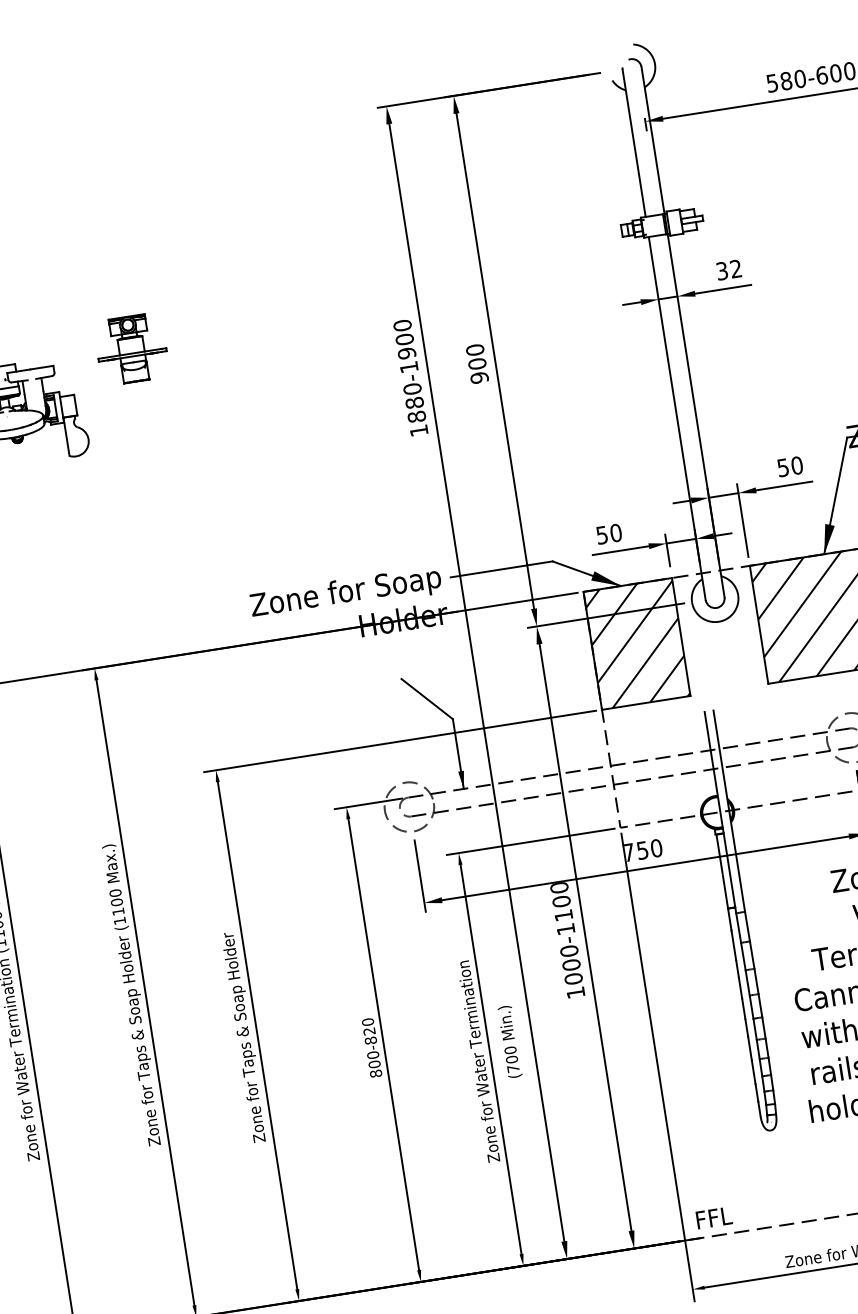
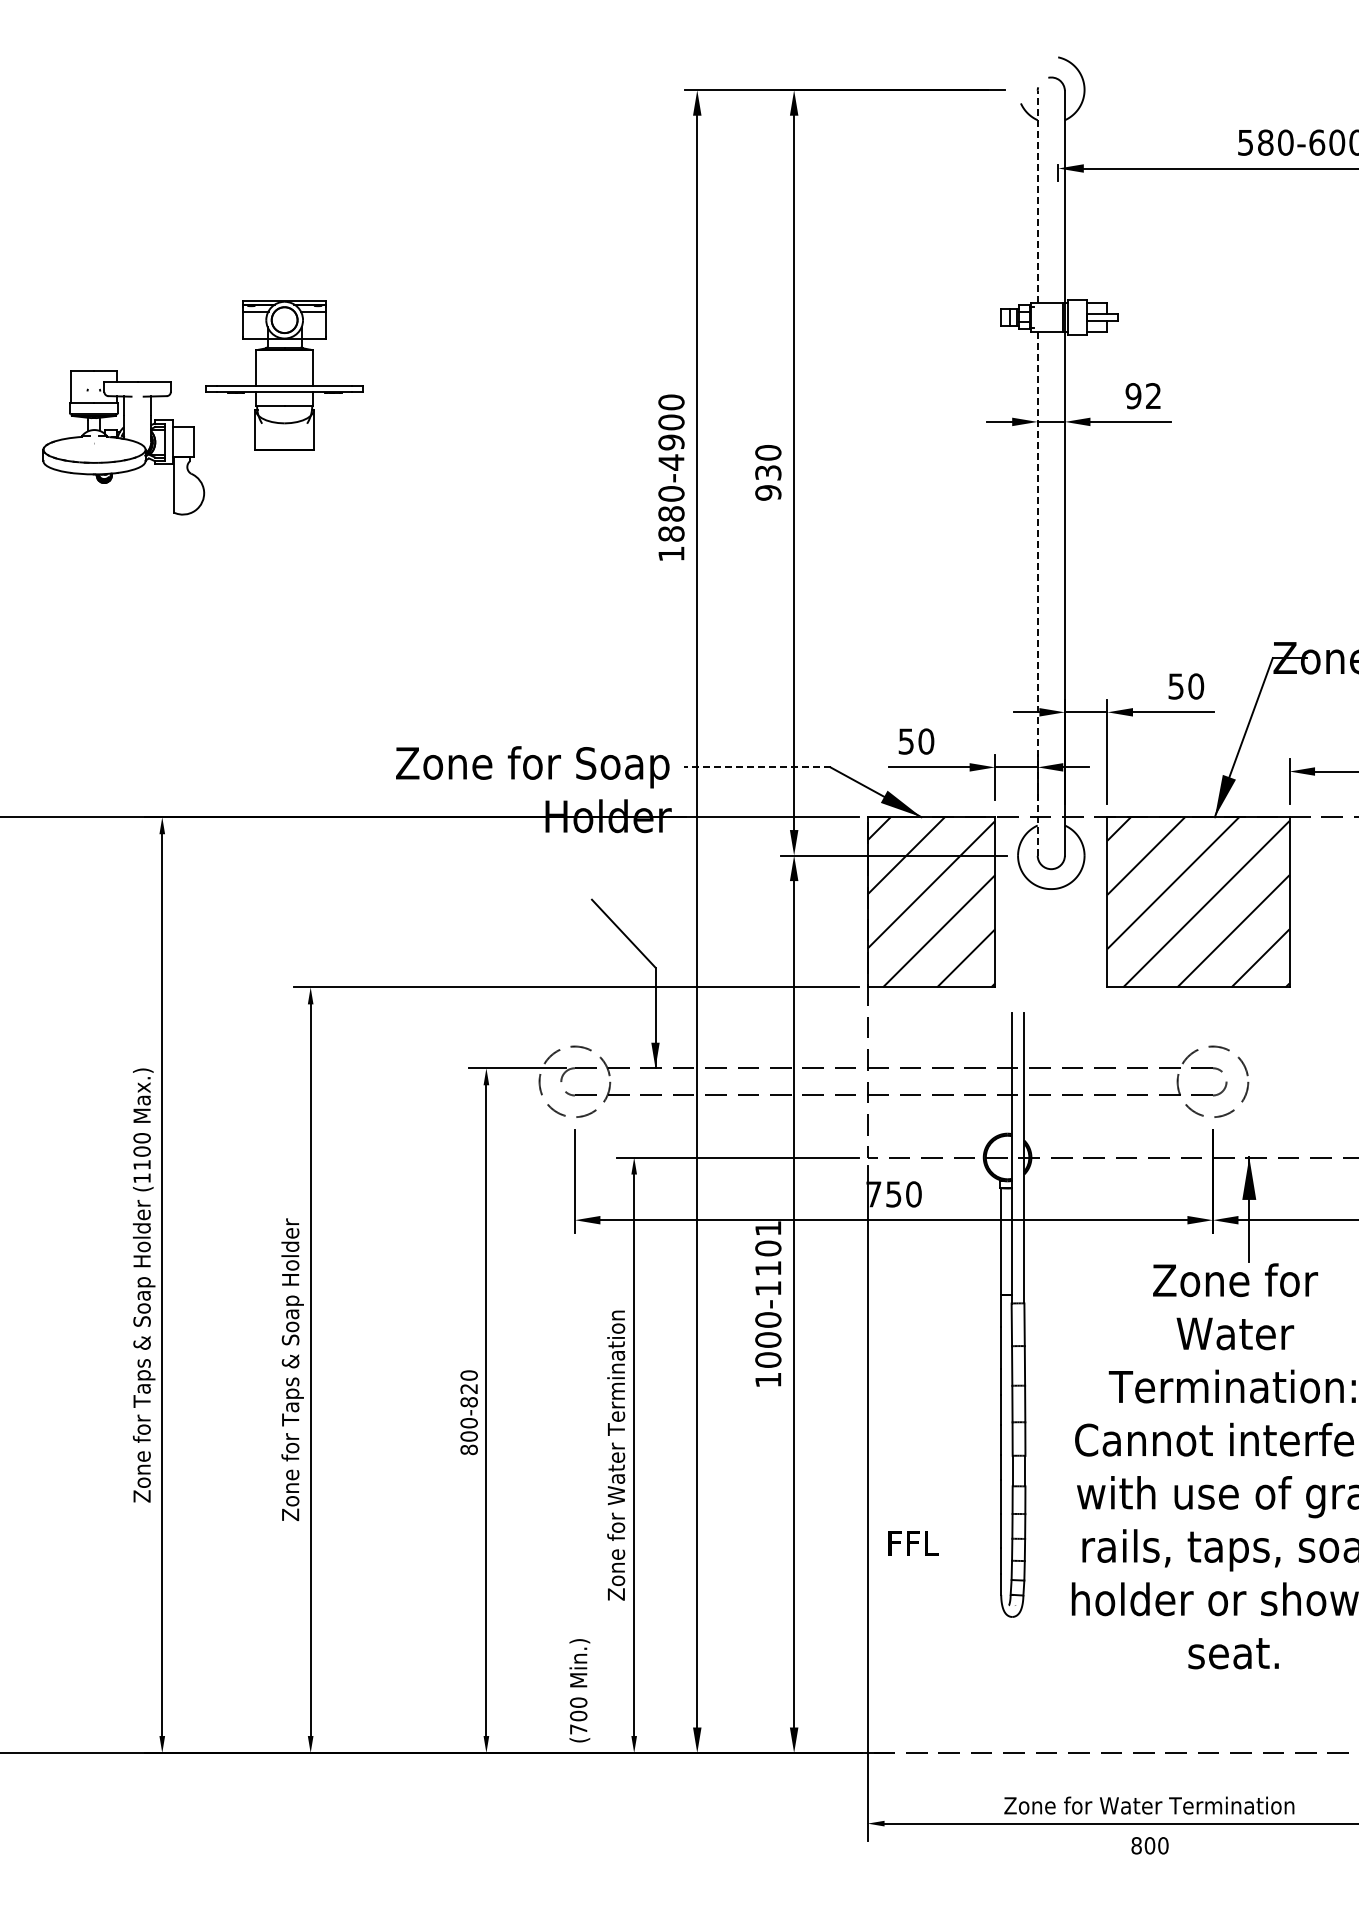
line: (633, 143) -> (1037, 196), solid -> dashed
text: (722, 271) -> (1133, 396), 32 -> 92
part: (131, 349) -> (284, 375), size x1.6
text: (477, 363) -> (768, 472), 900 -> 930
text: (409, 367) -> (671, 462), 1880-1900 -> 1880-4900
line: (677, 418) -> (1037, 593), solid -> dashed
line: (501, 569) -> (756, 767), solid -> dashed
text: (559, 887) -> (768, 1228), 1000-1100 -> 1000-1101
text: (509, 1041) -> (579, 1690), moved
text: (714, 1217) -> (913, 1543), moved

